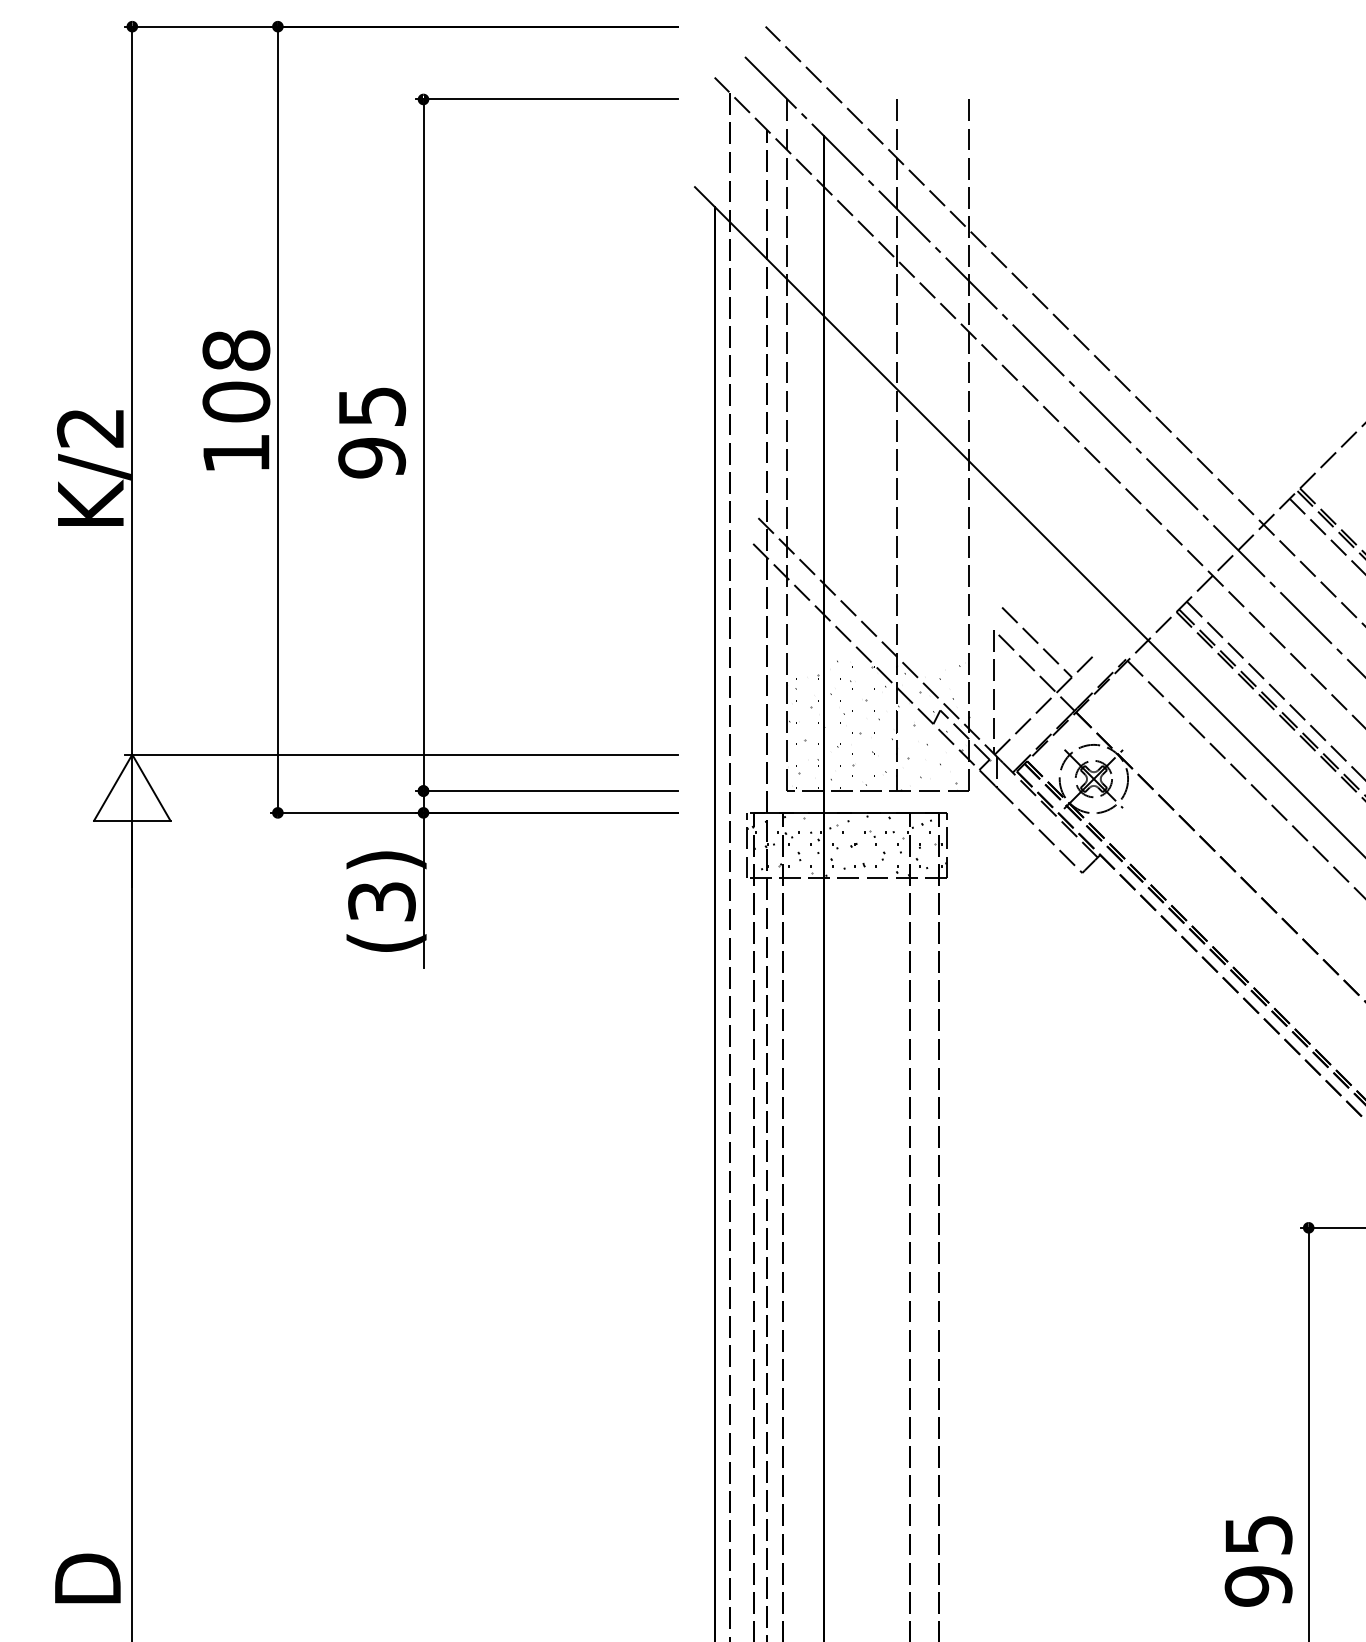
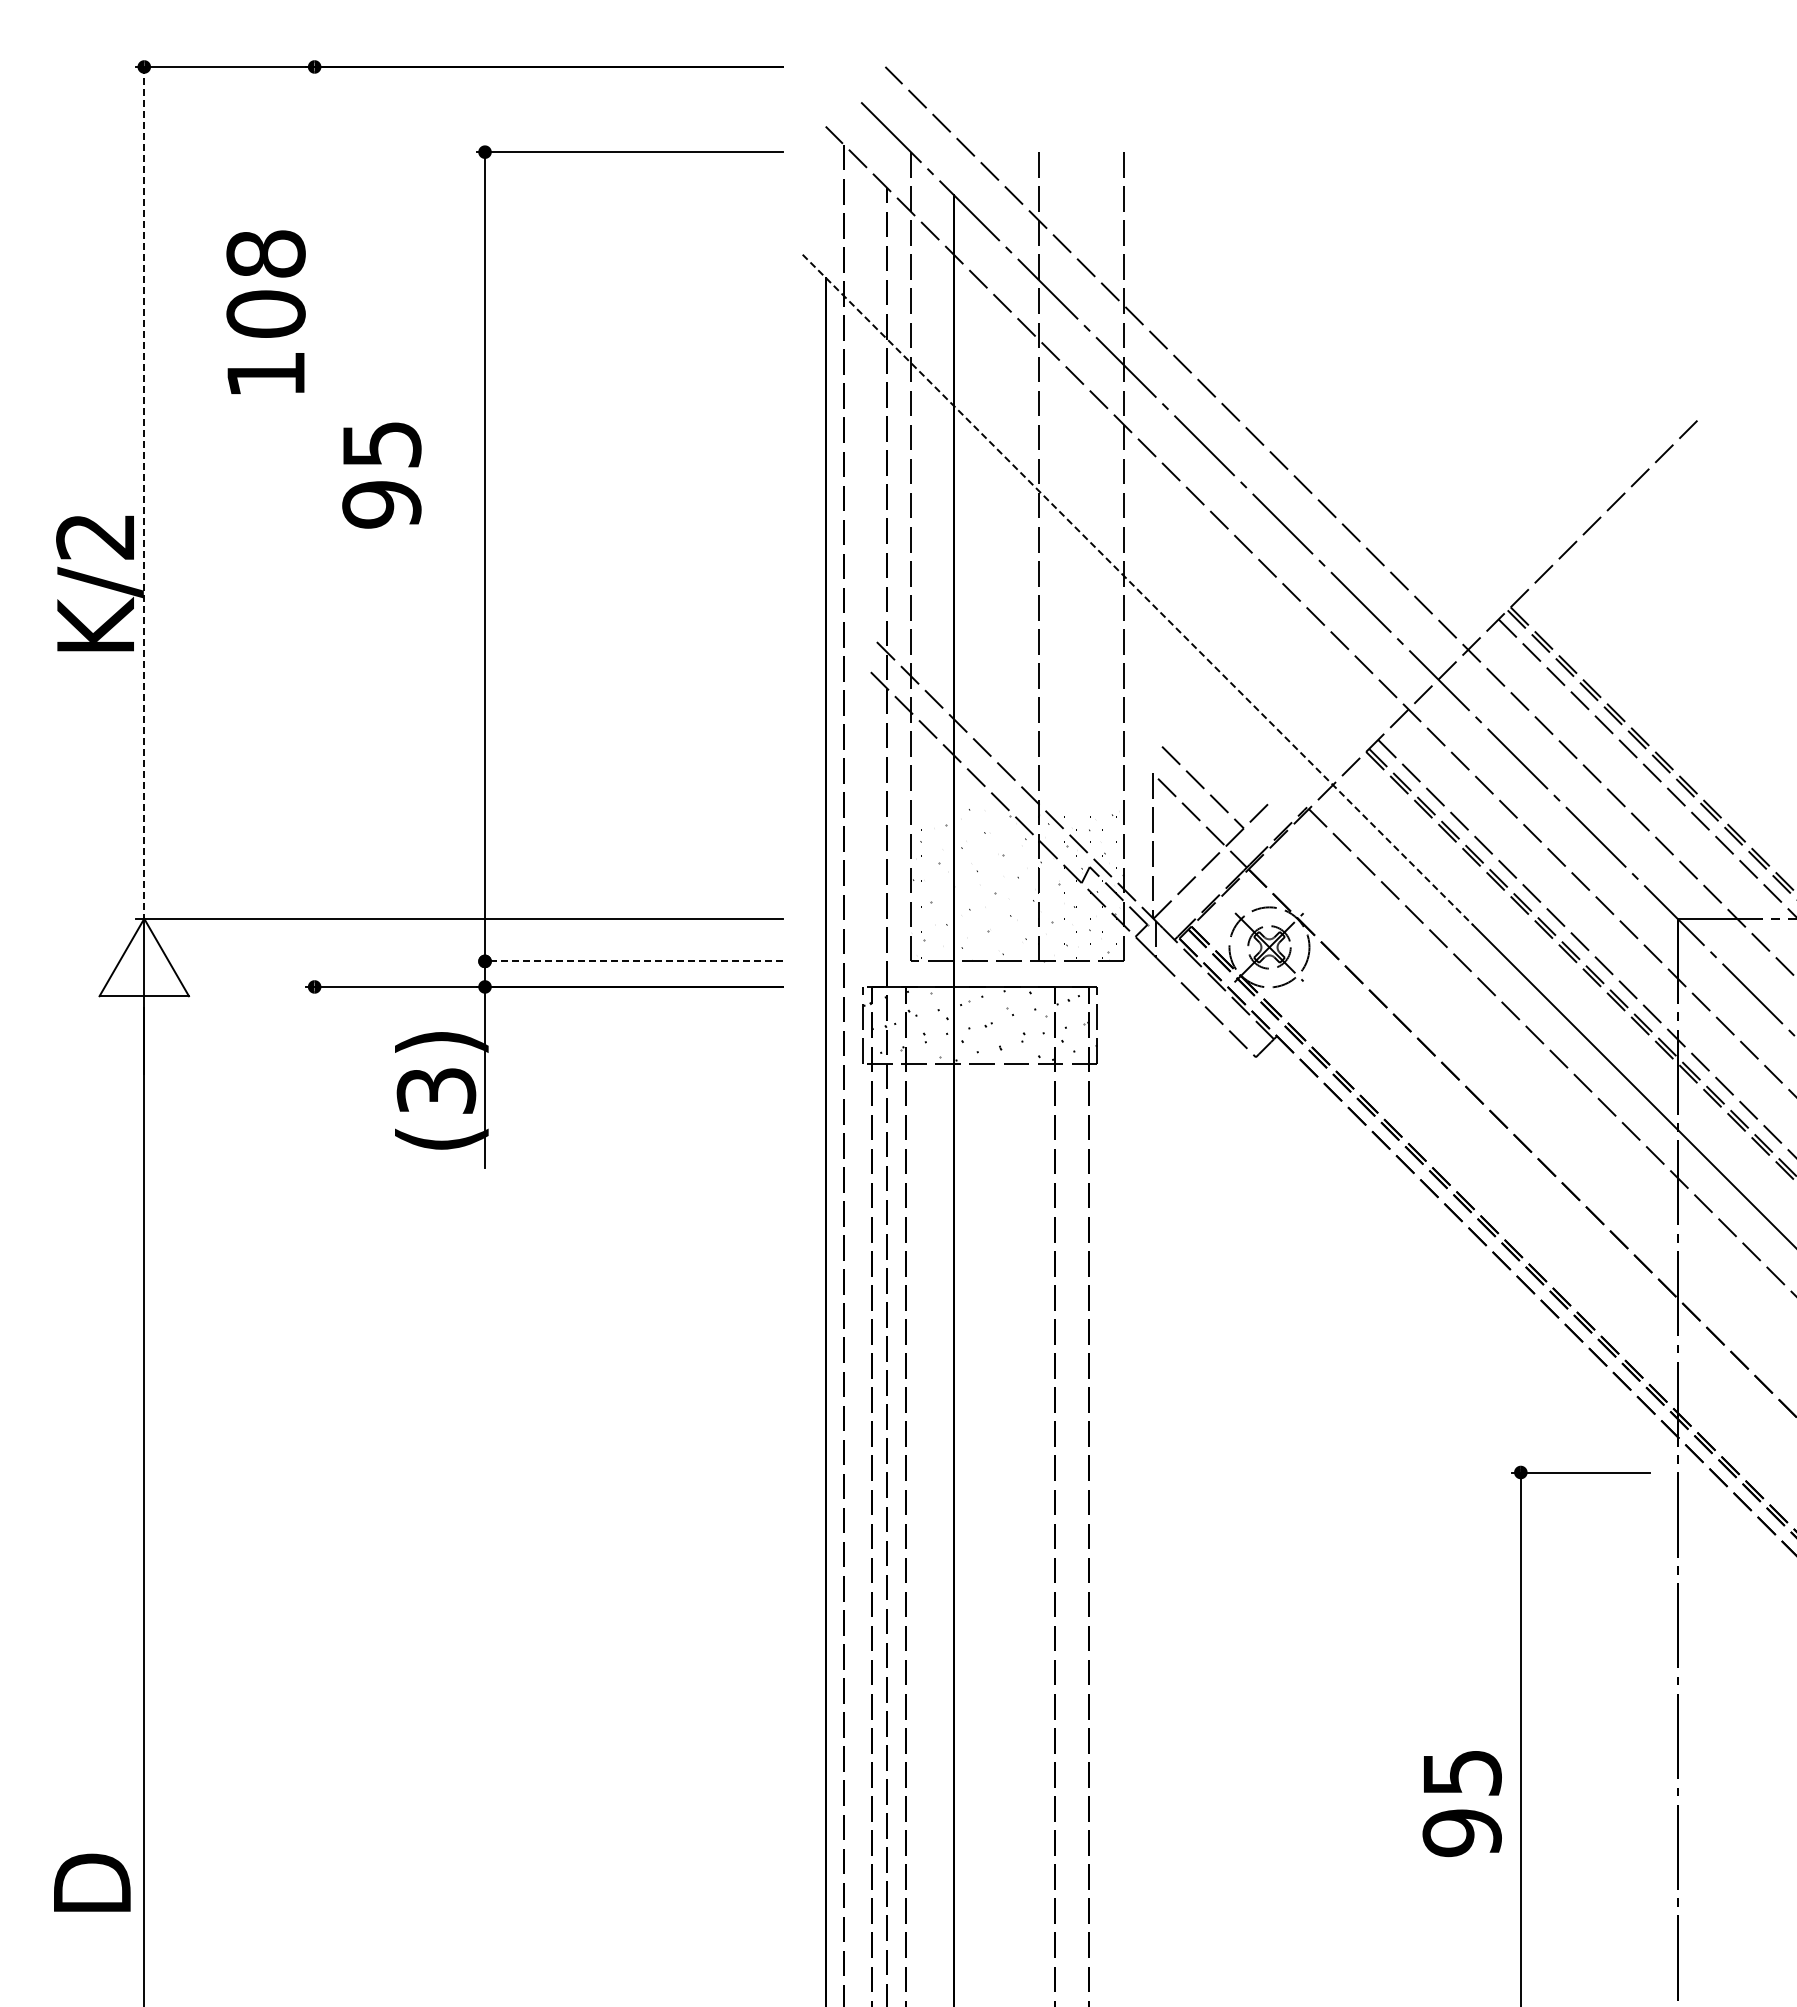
line: (132, 390) -> (144, 492), solid -> dashed
text: (235, 399) -> (265, 311), moved
line: (277, 419) -> (314, 526), removed
text: (371, 433) -> (381, 475), moved
line: (981, 474) -> (1138, 590), solid -> dashed
line: (546, 791) -> (629, 961), solid -> dashed
text: (1258, 1561) -> (1461, 1804), moved

